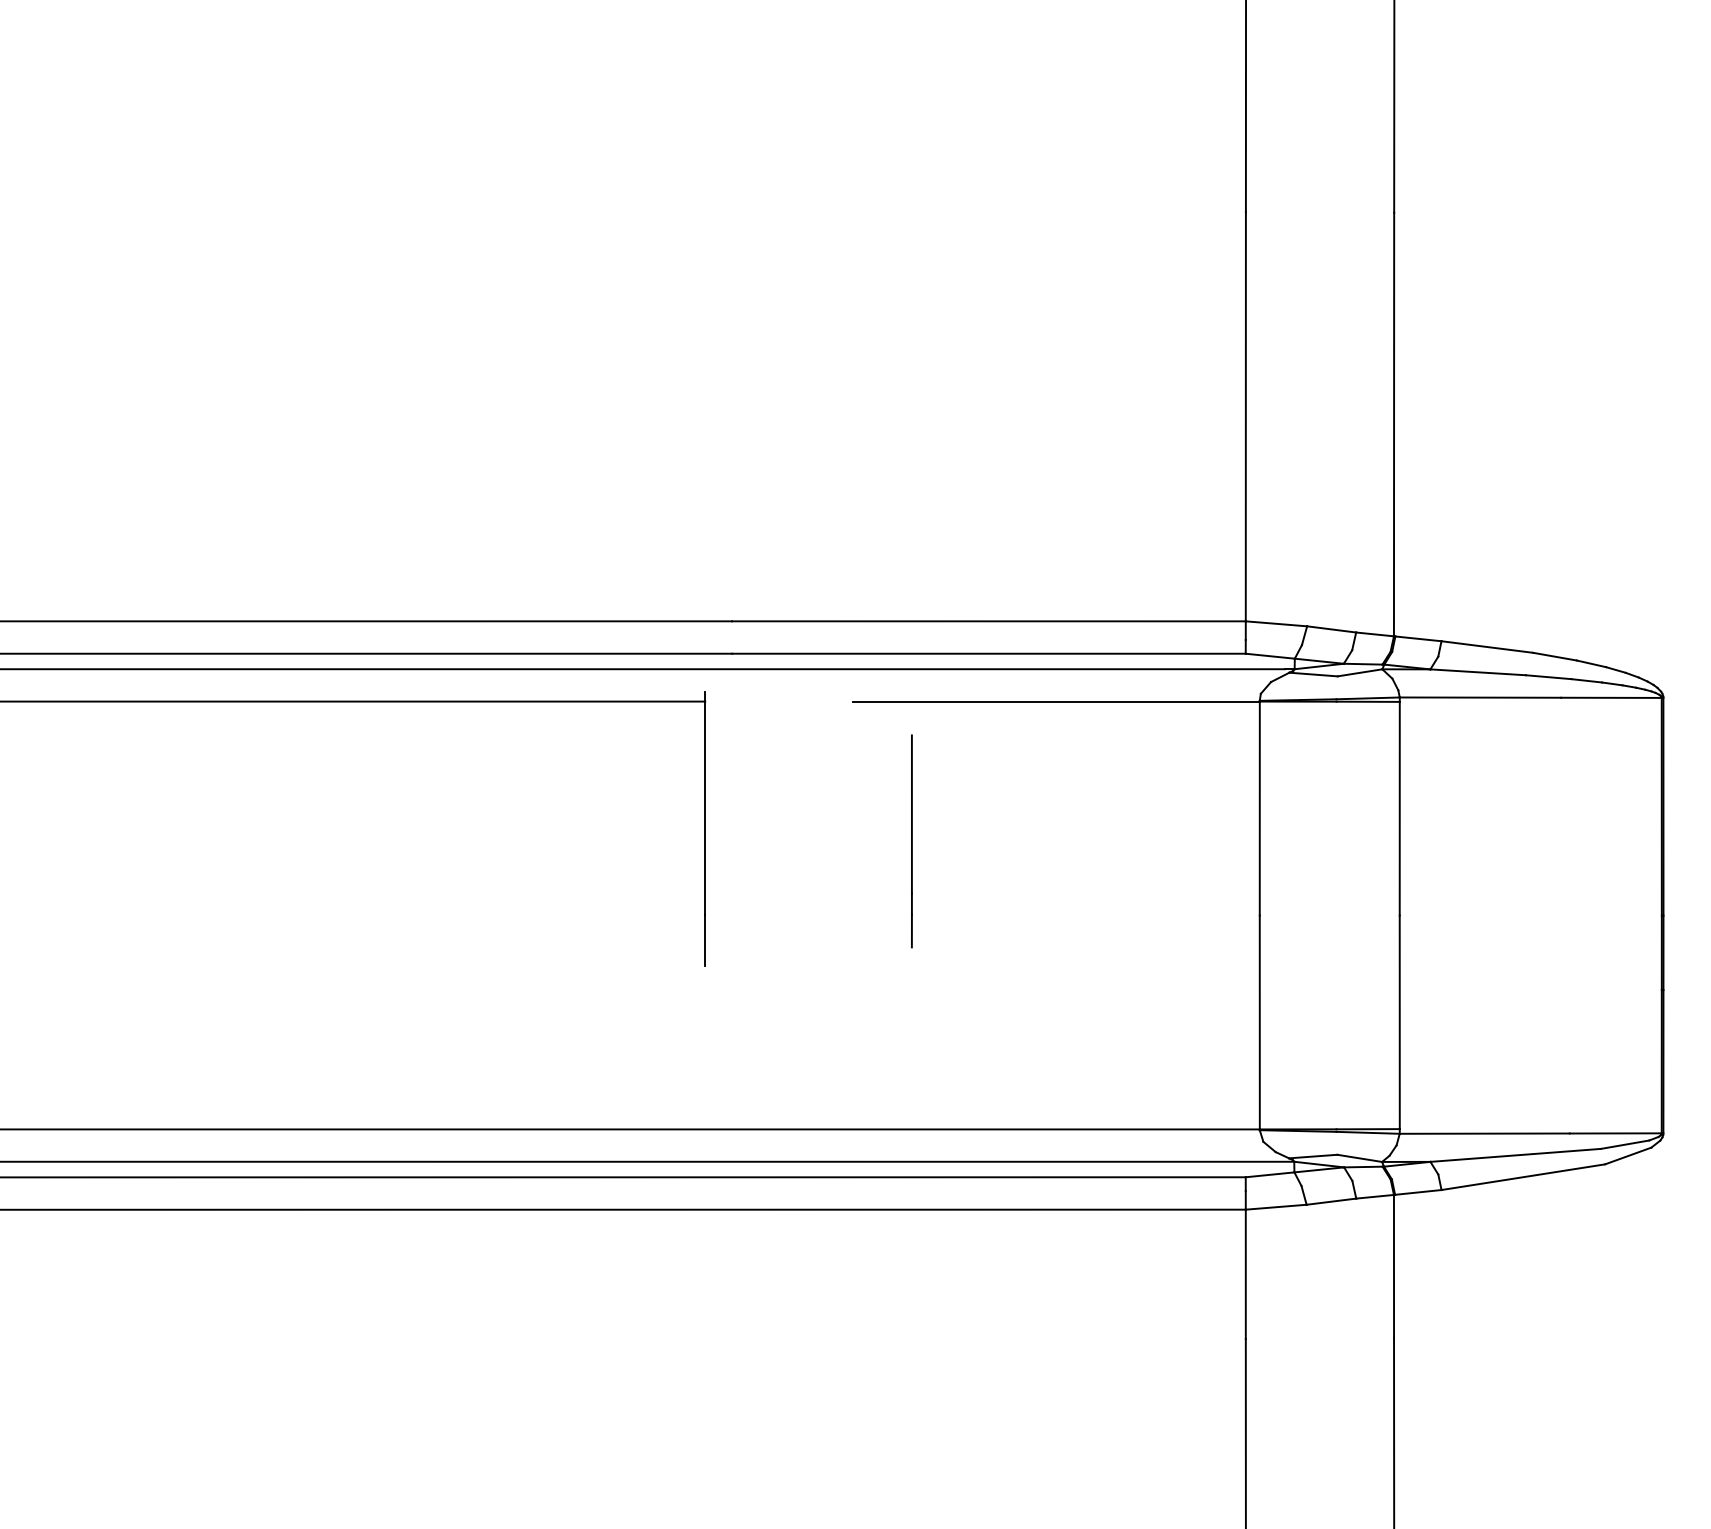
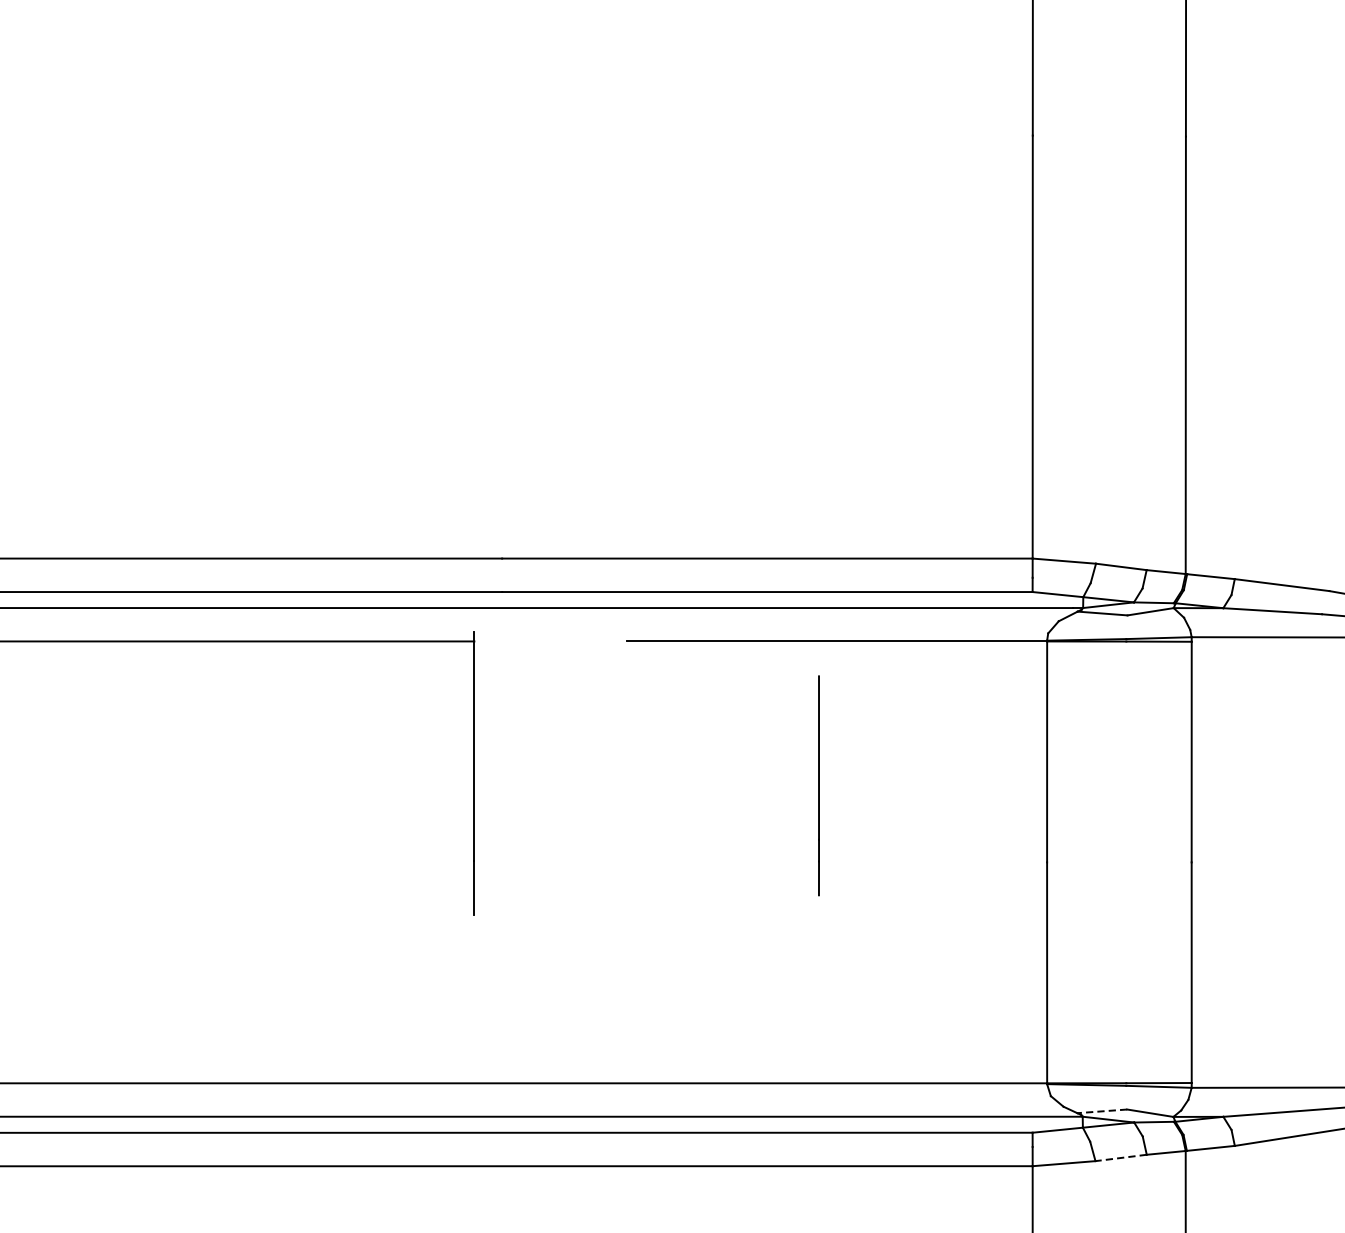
line: (911, 841) -> (818, 785), moved
line: (1312, 1156) -> (1101, 1111), solid -> dashed
line: (1330, 1201) -> (1120, 1157), solid -> dashed

